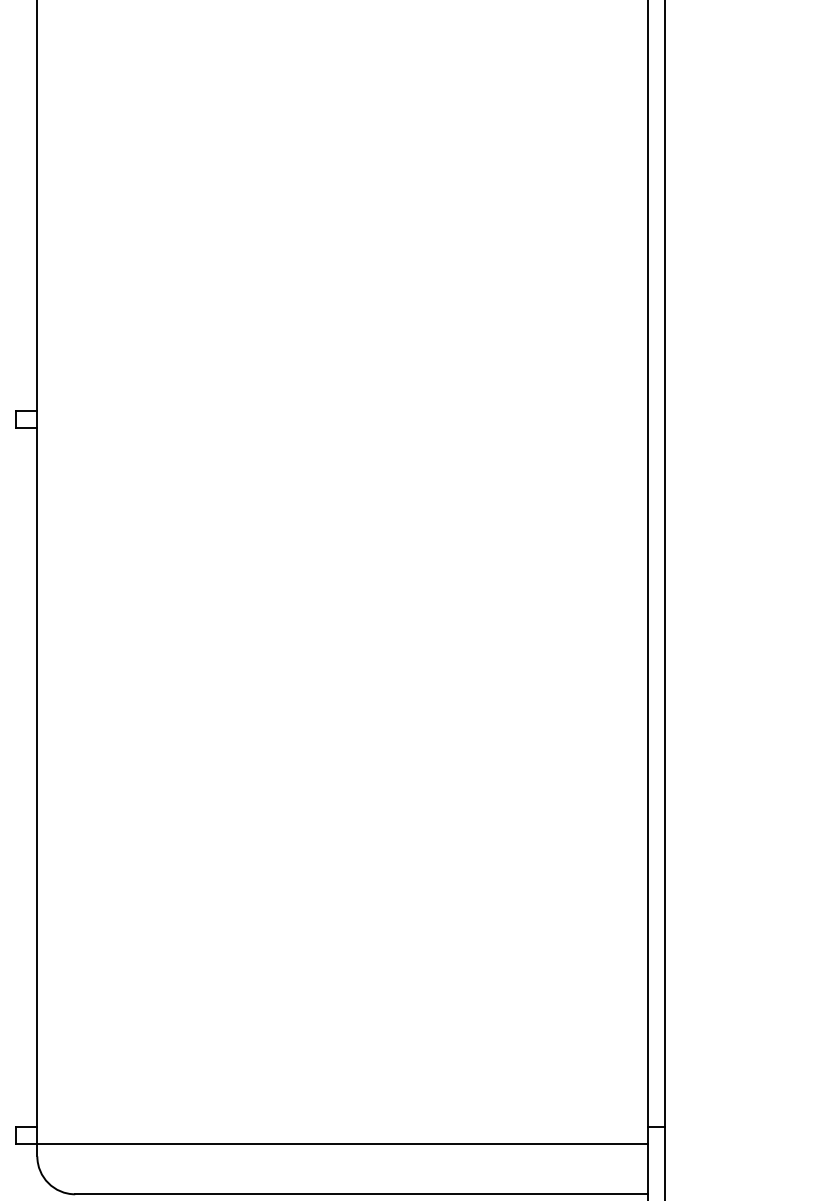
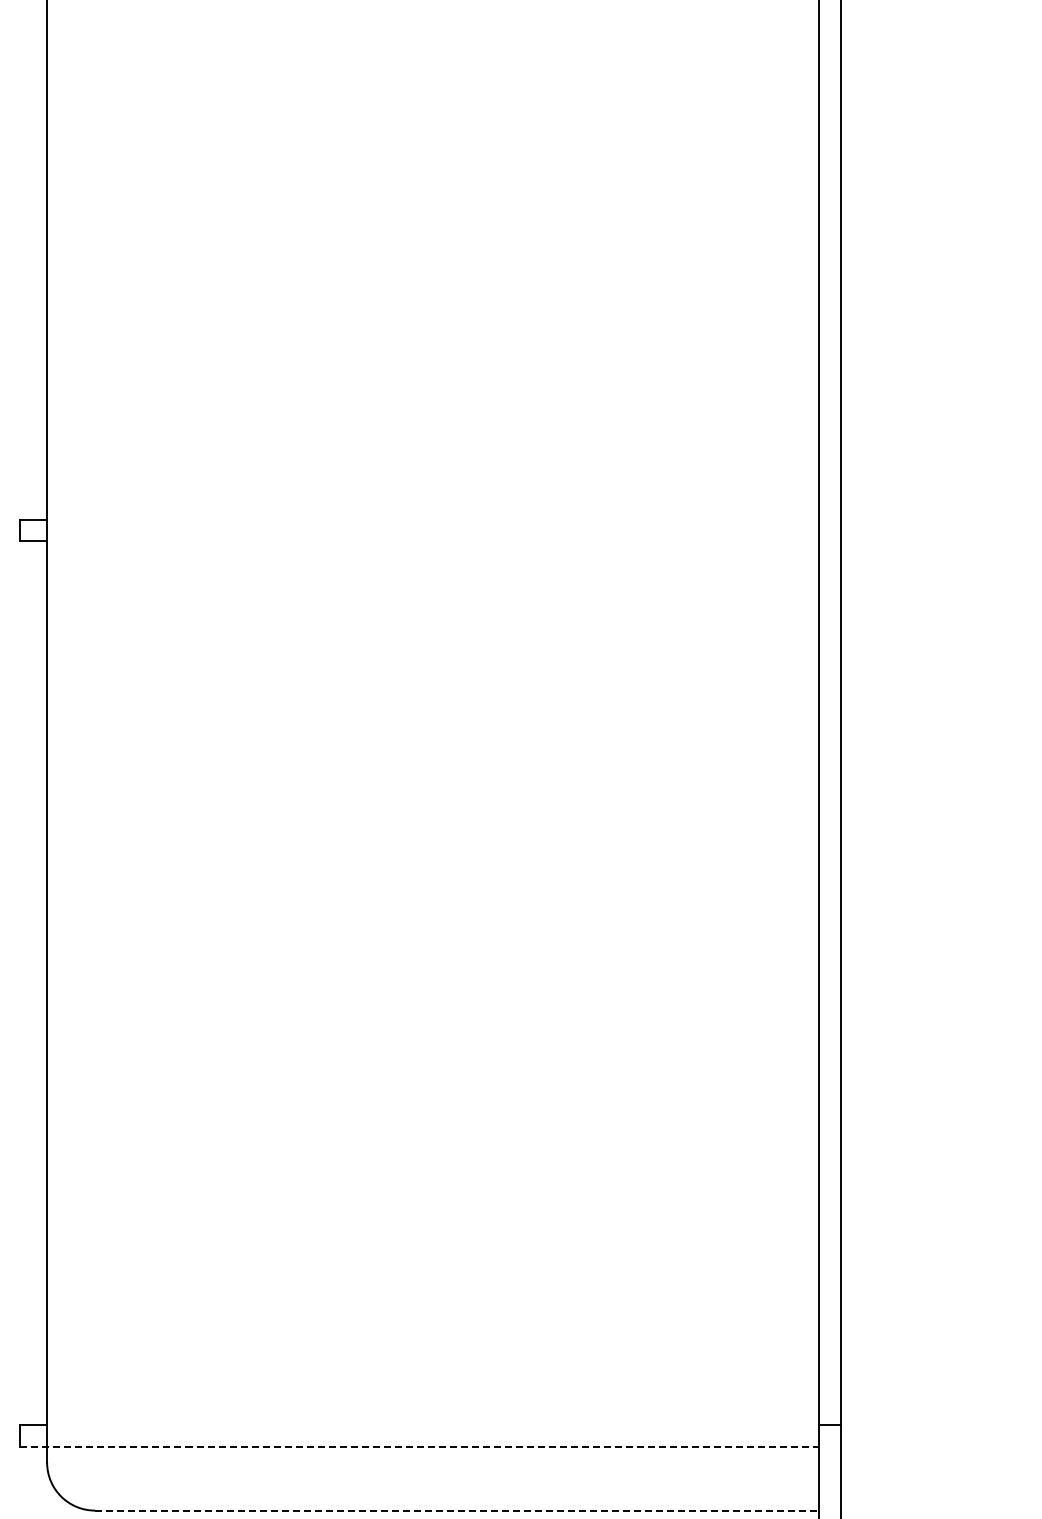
line: (332, 1143) -> (420, 1446), solid -> dashed
line: (361, 1194) -> (457, 1510), solid -> dashed

